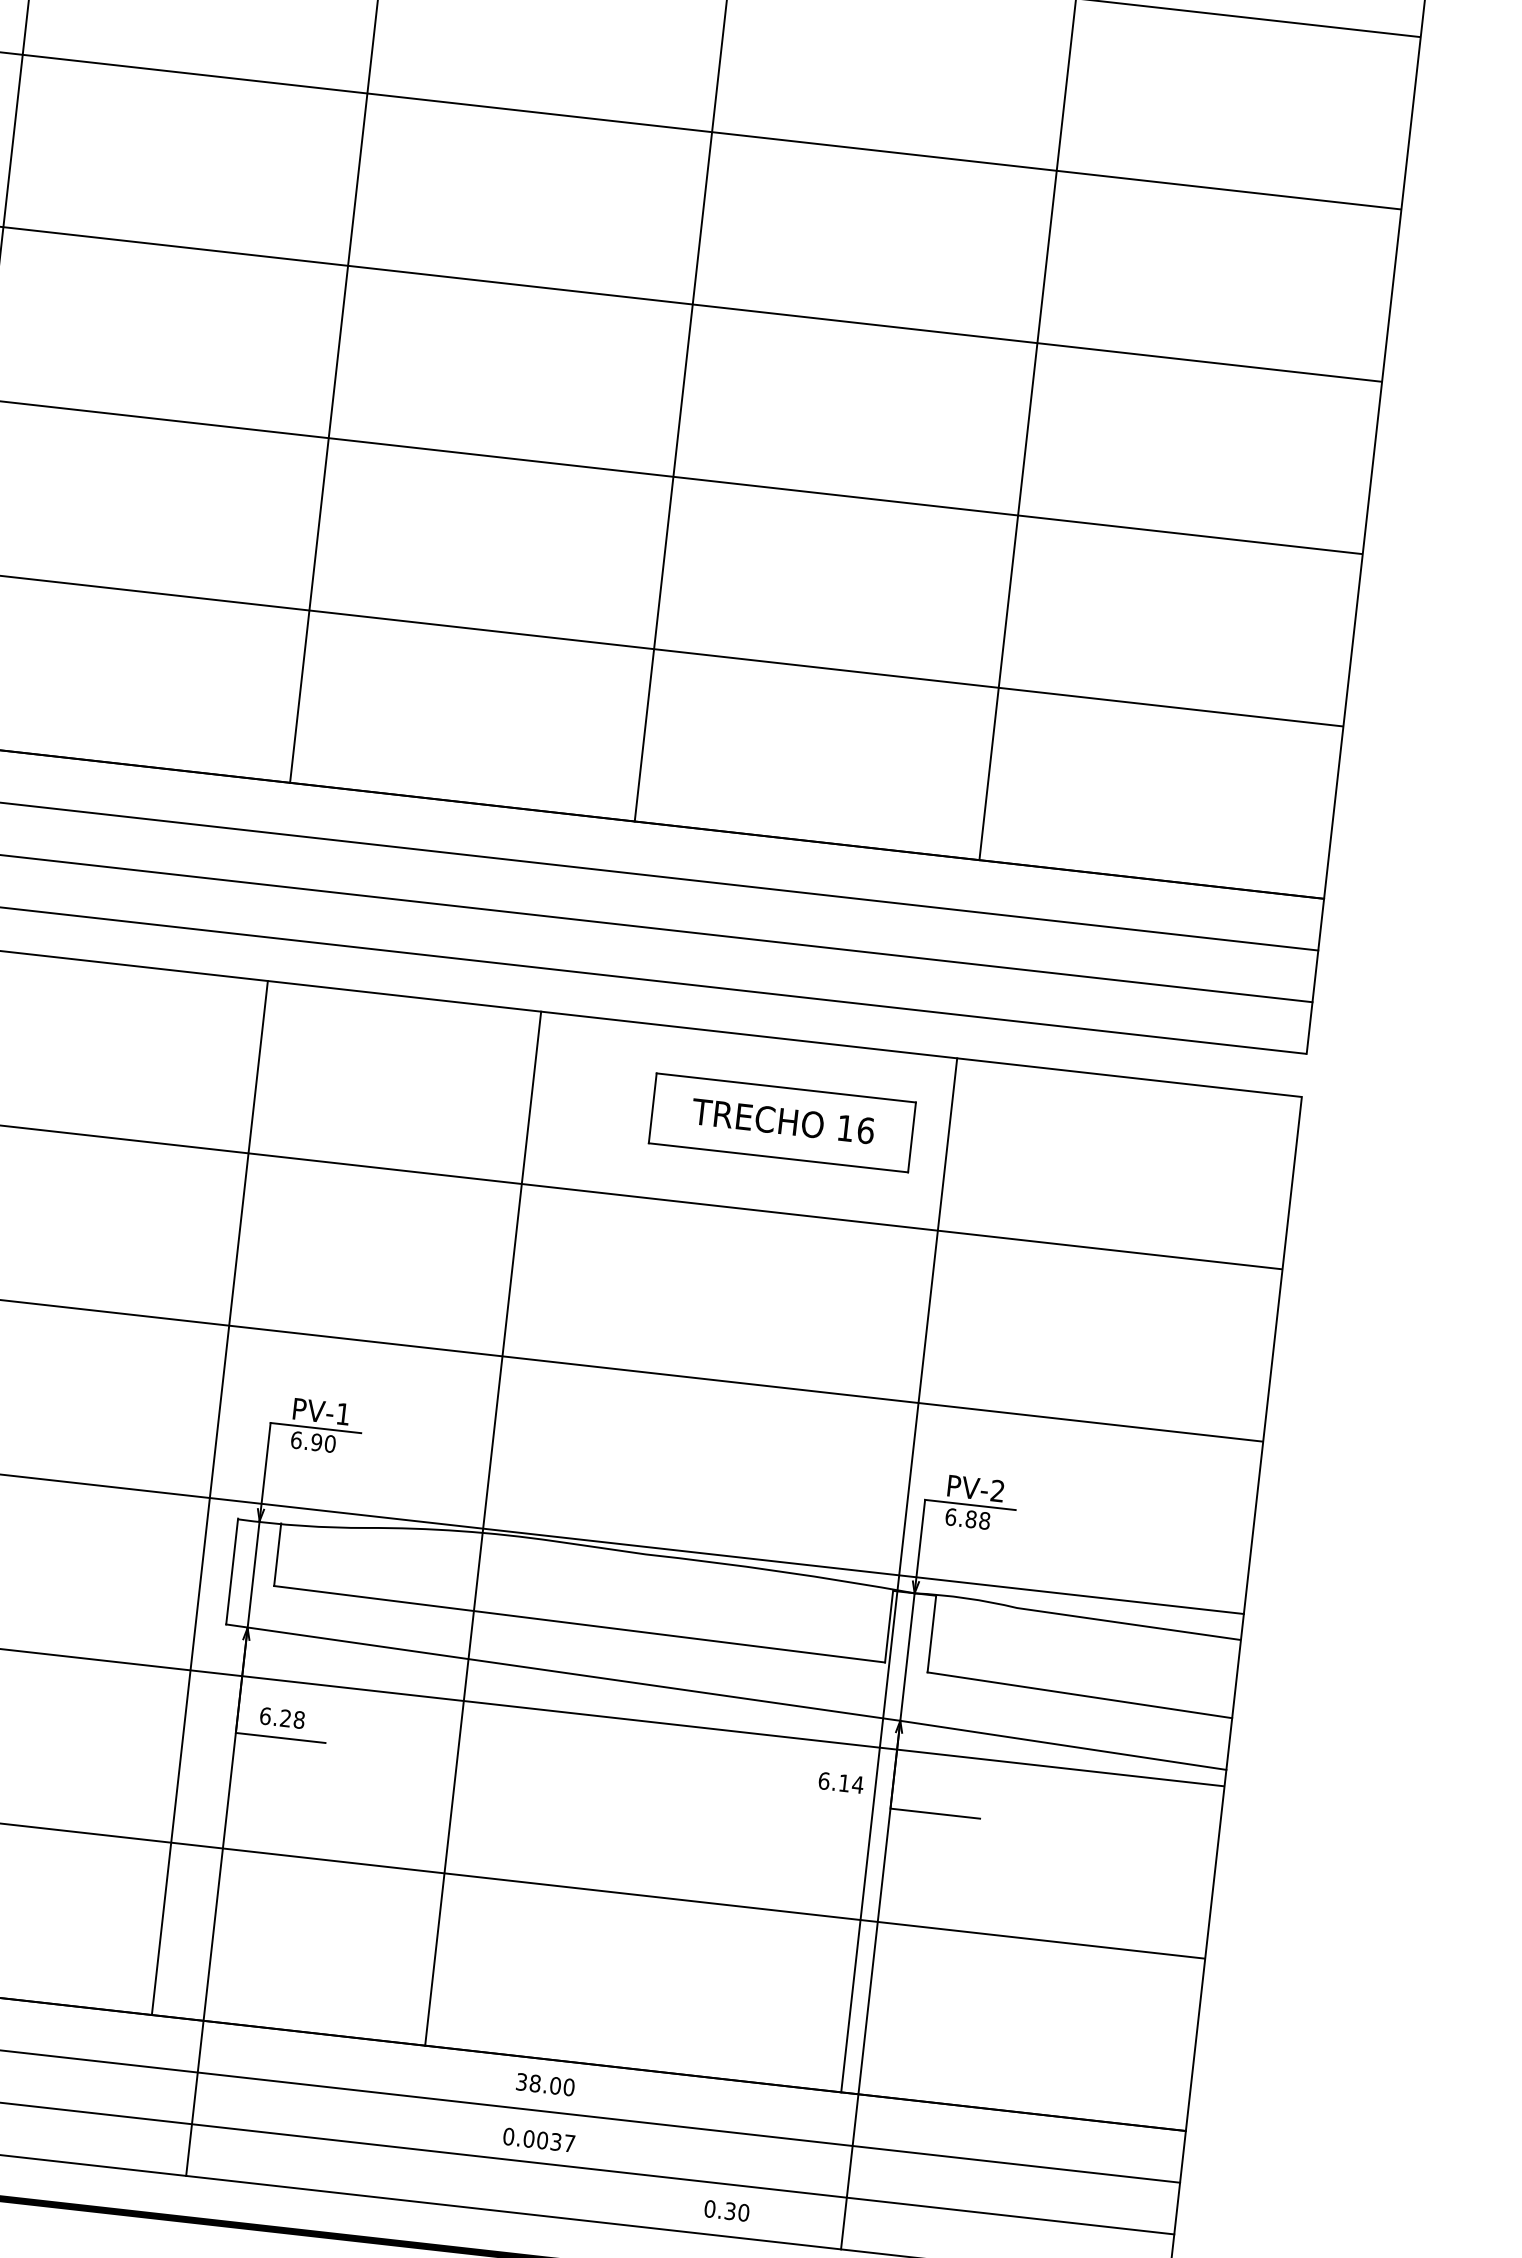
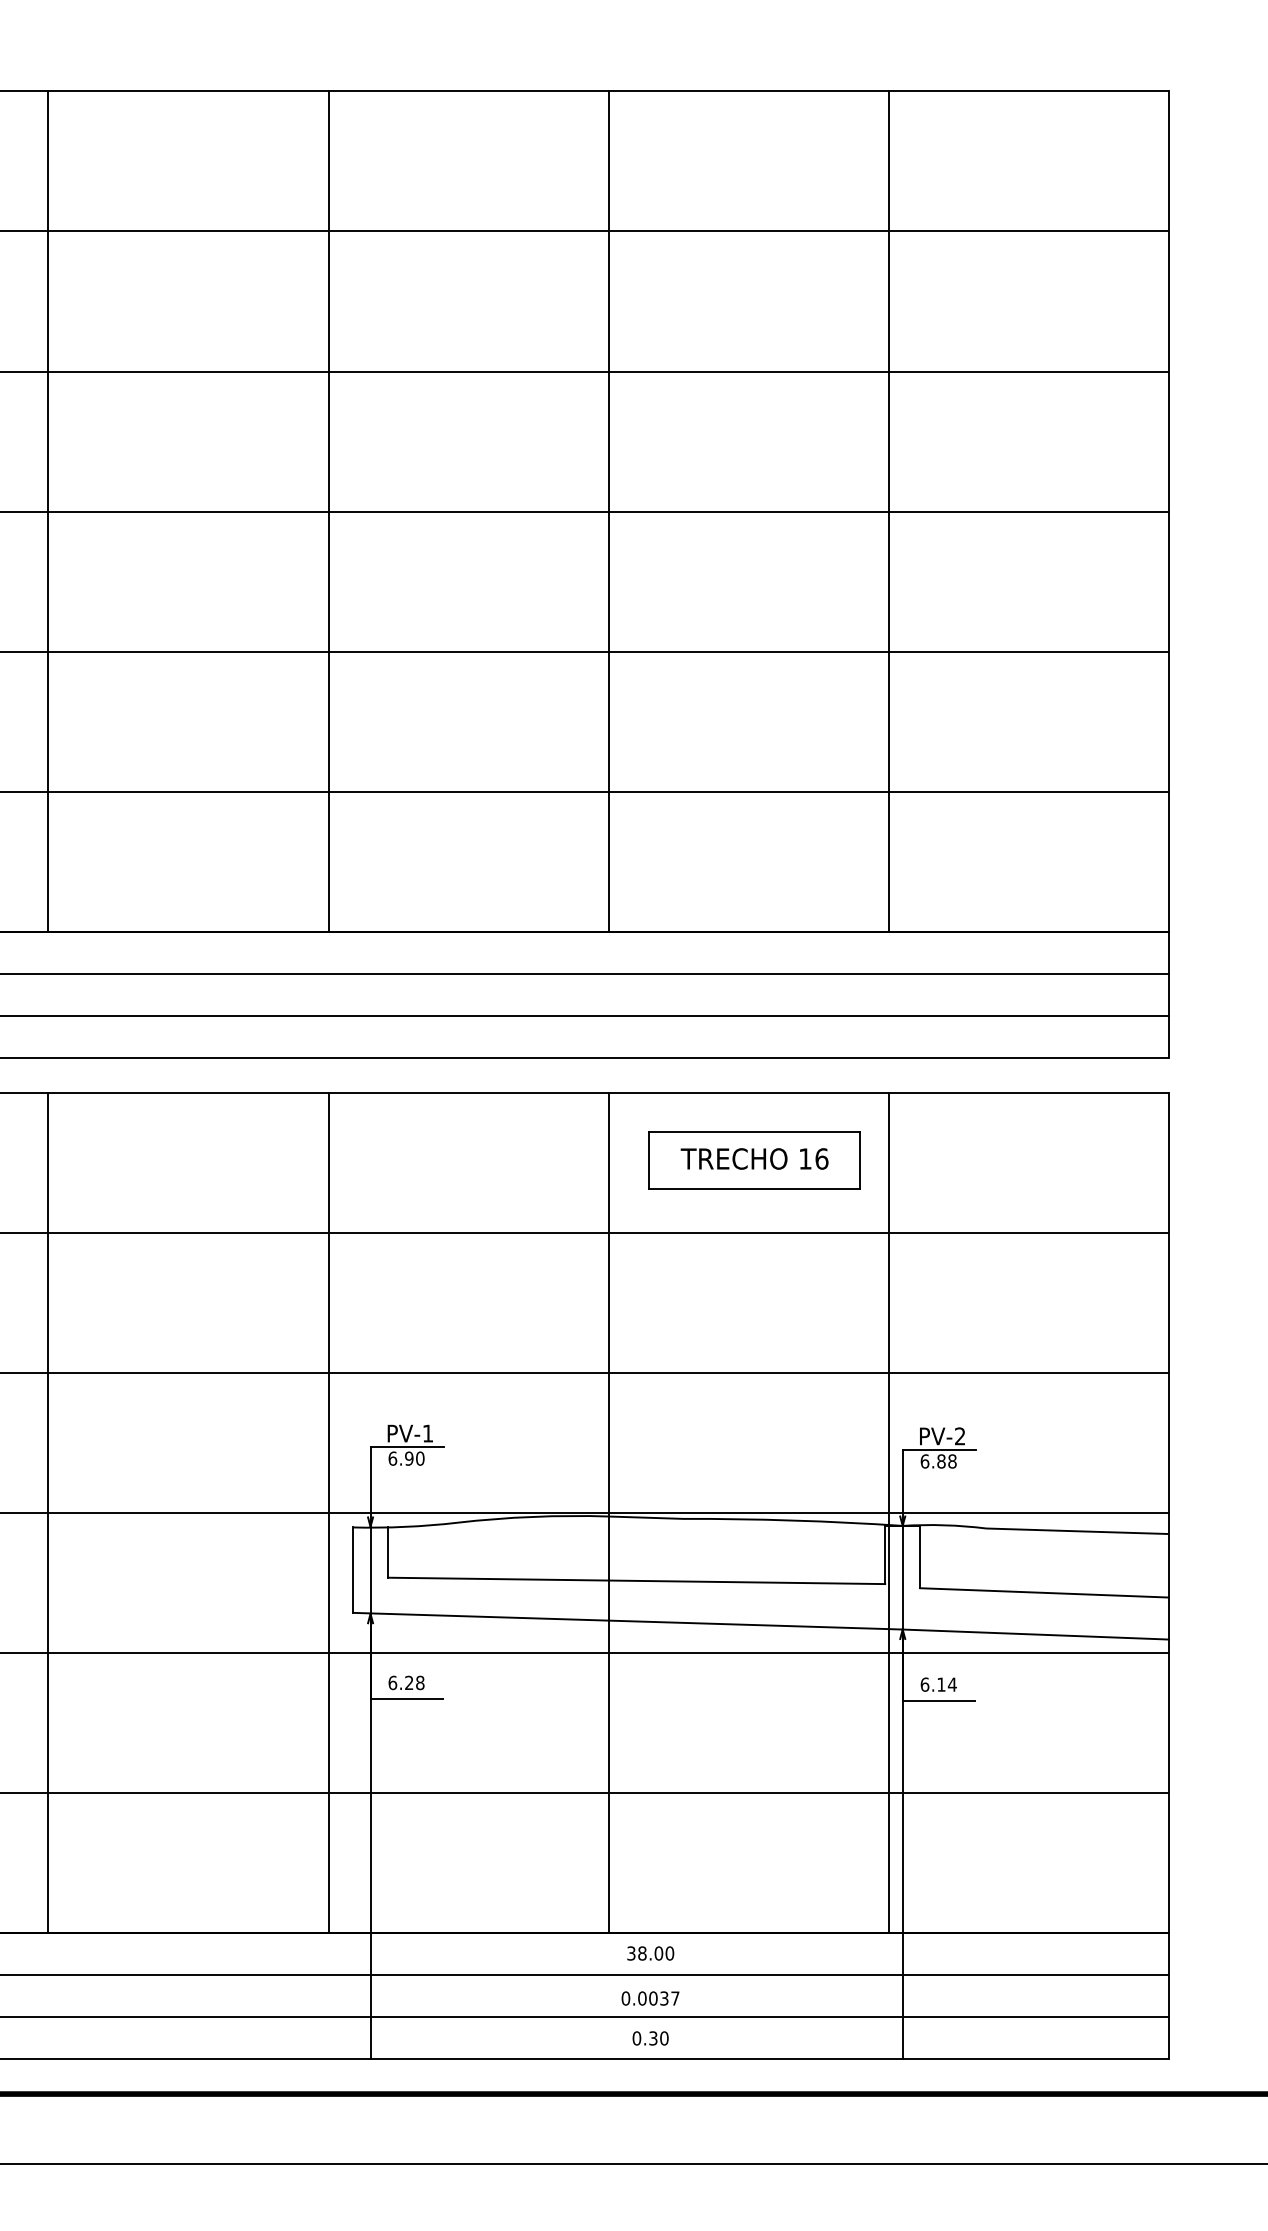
line: (483, 1528) -> (608, 1512), moved
text: (840, 1782) -> (938, 1684), moved
text: (726, 2210) -> (650, 2038), moved

